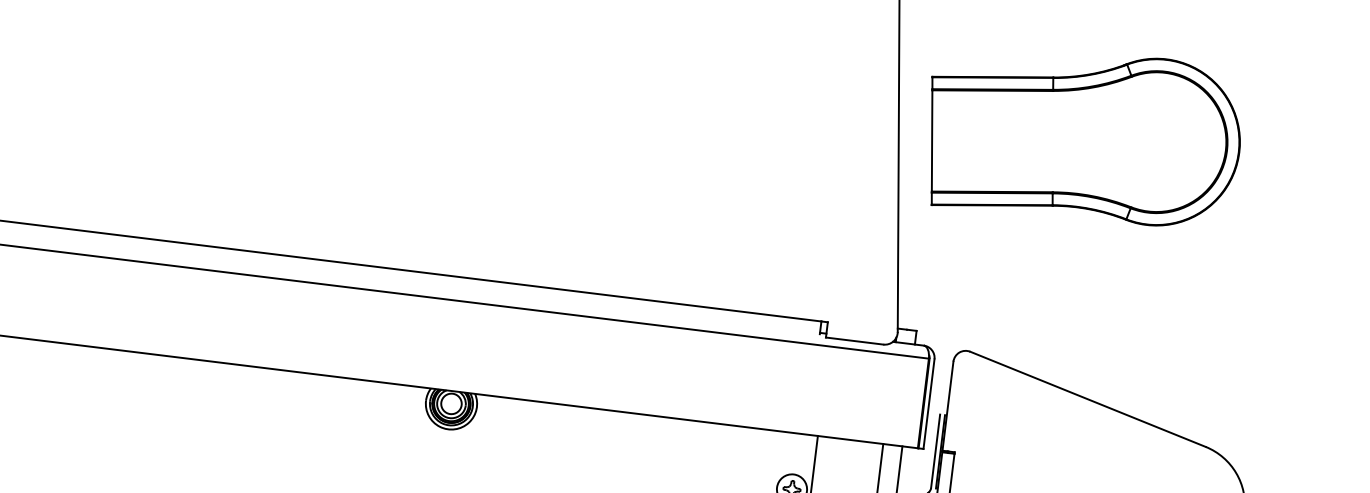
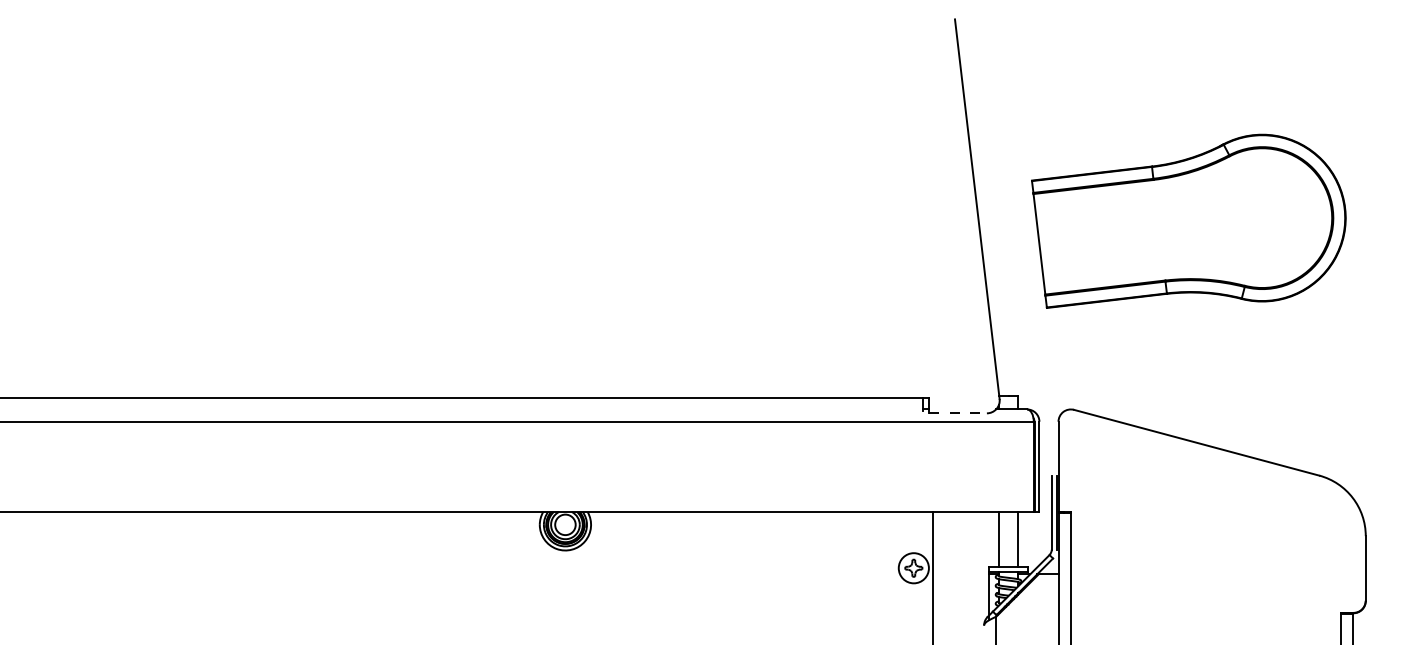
part: (1082, 135) -> (1188, 220), moved
line: (854, 341) -> (957, 413), solid -> dashed

